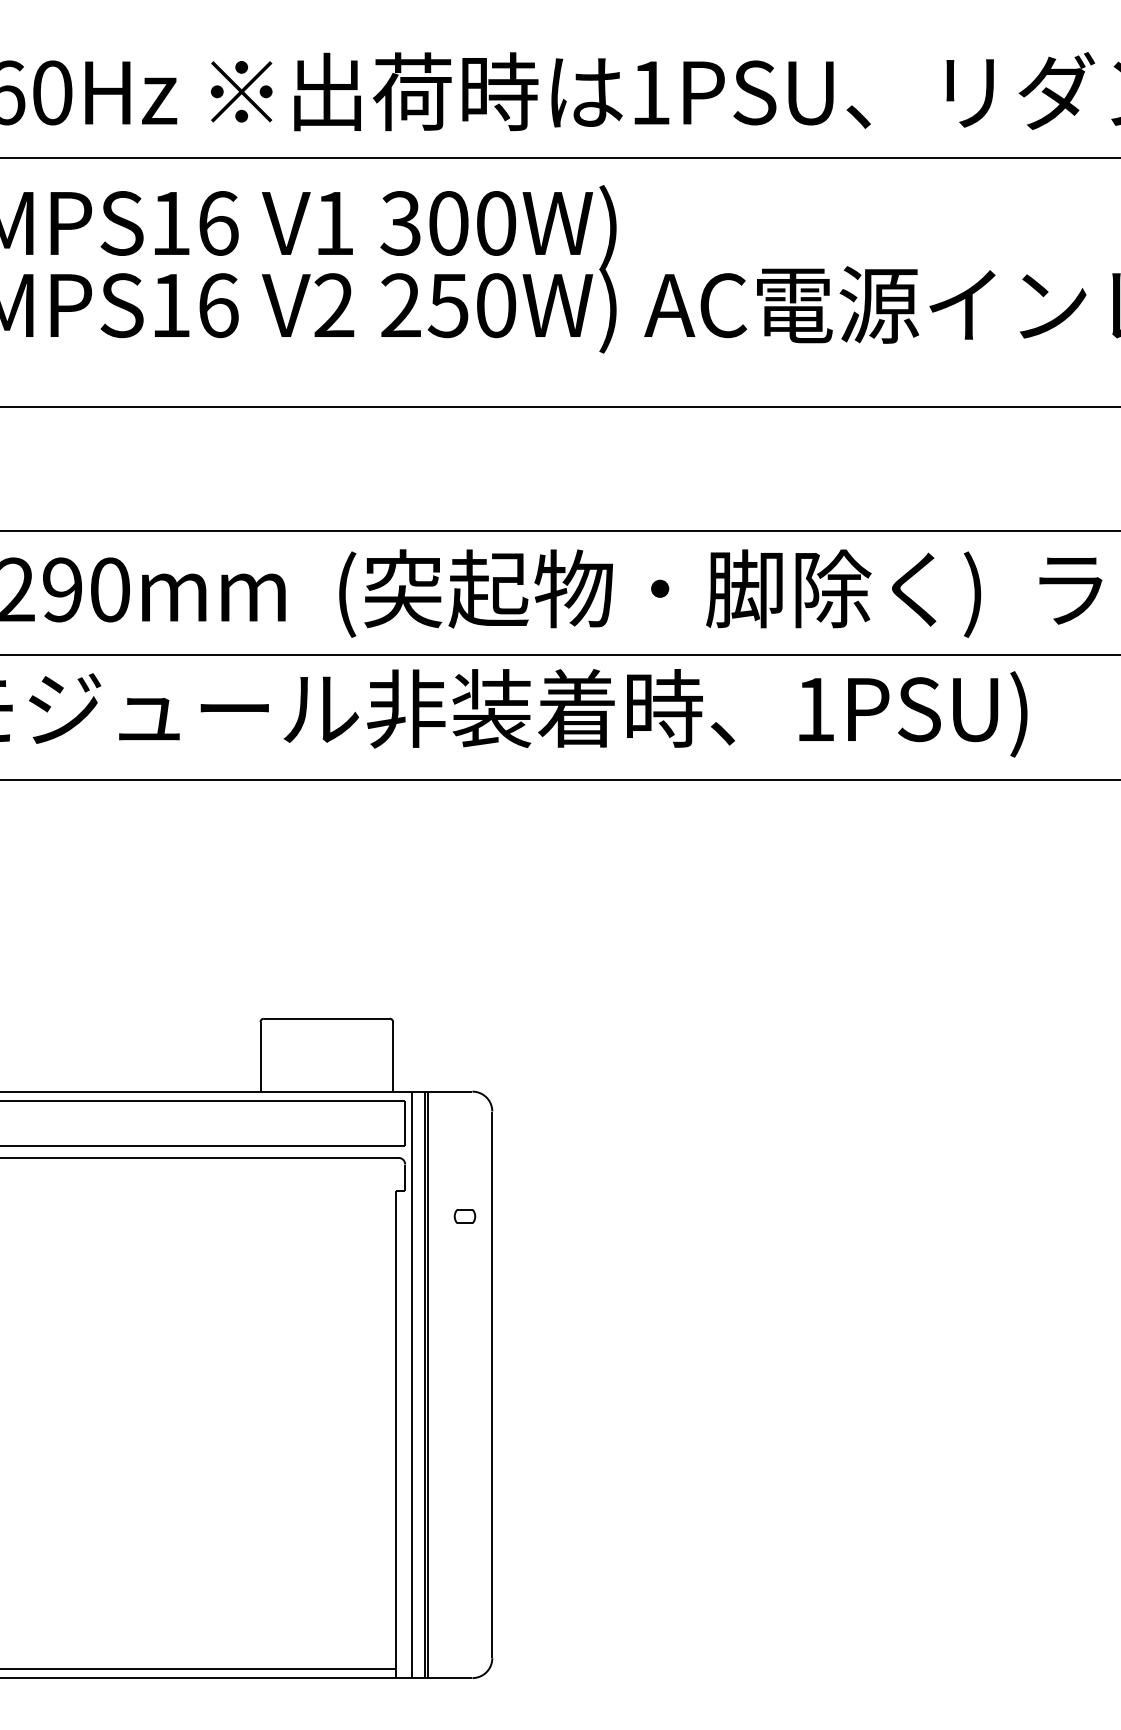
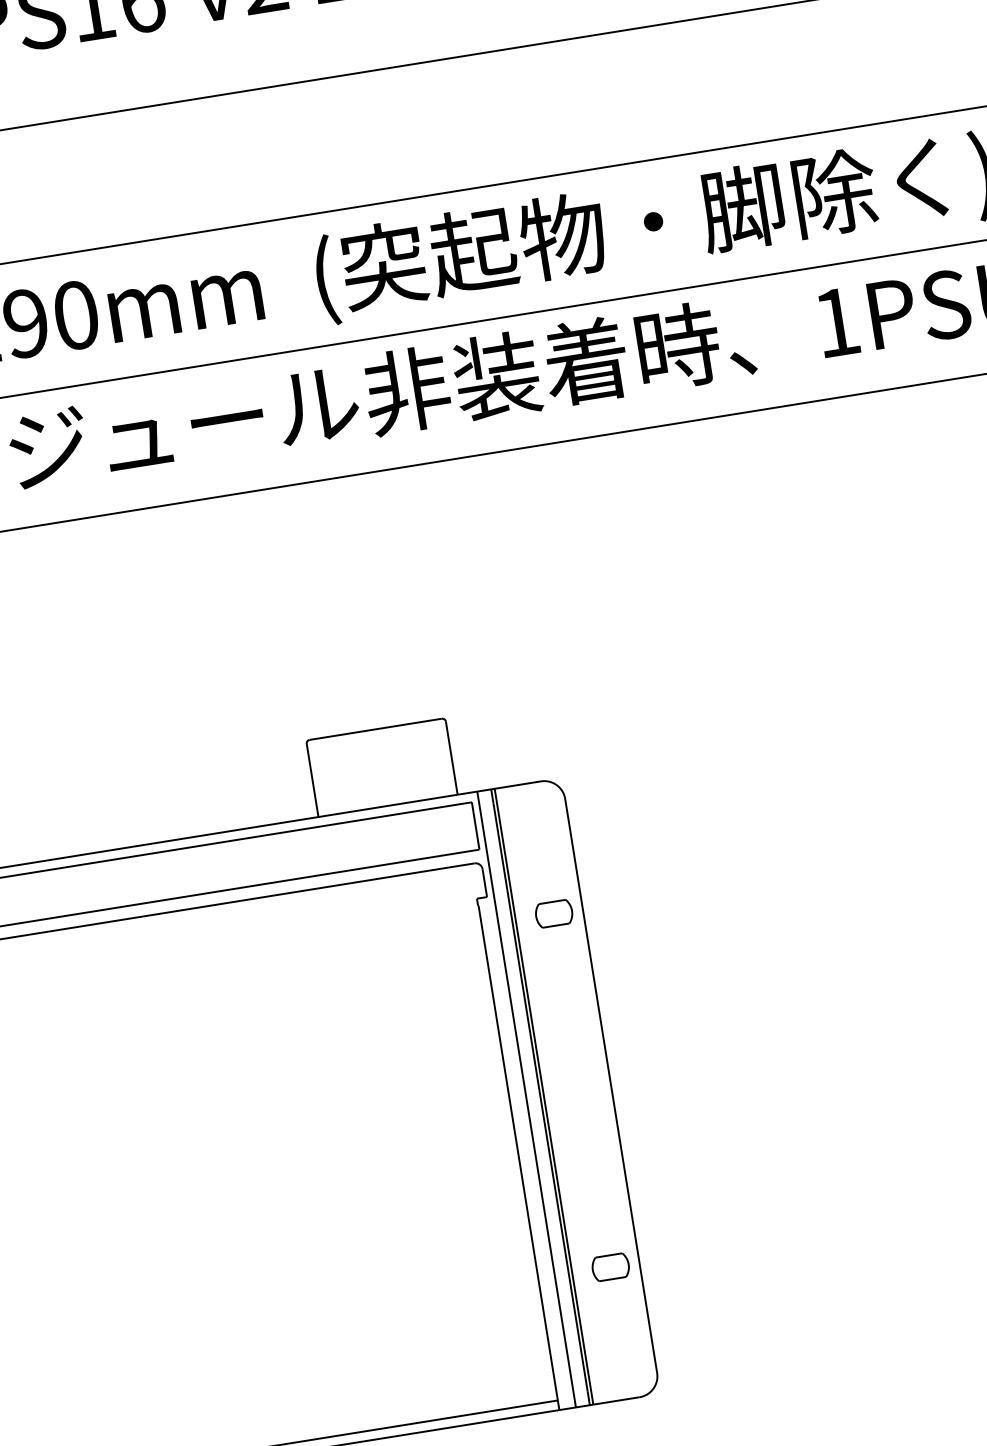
part: (464, 1216) -> (553, 913), size x1.67
part: (464, 1552) -> (610, 1266), added

